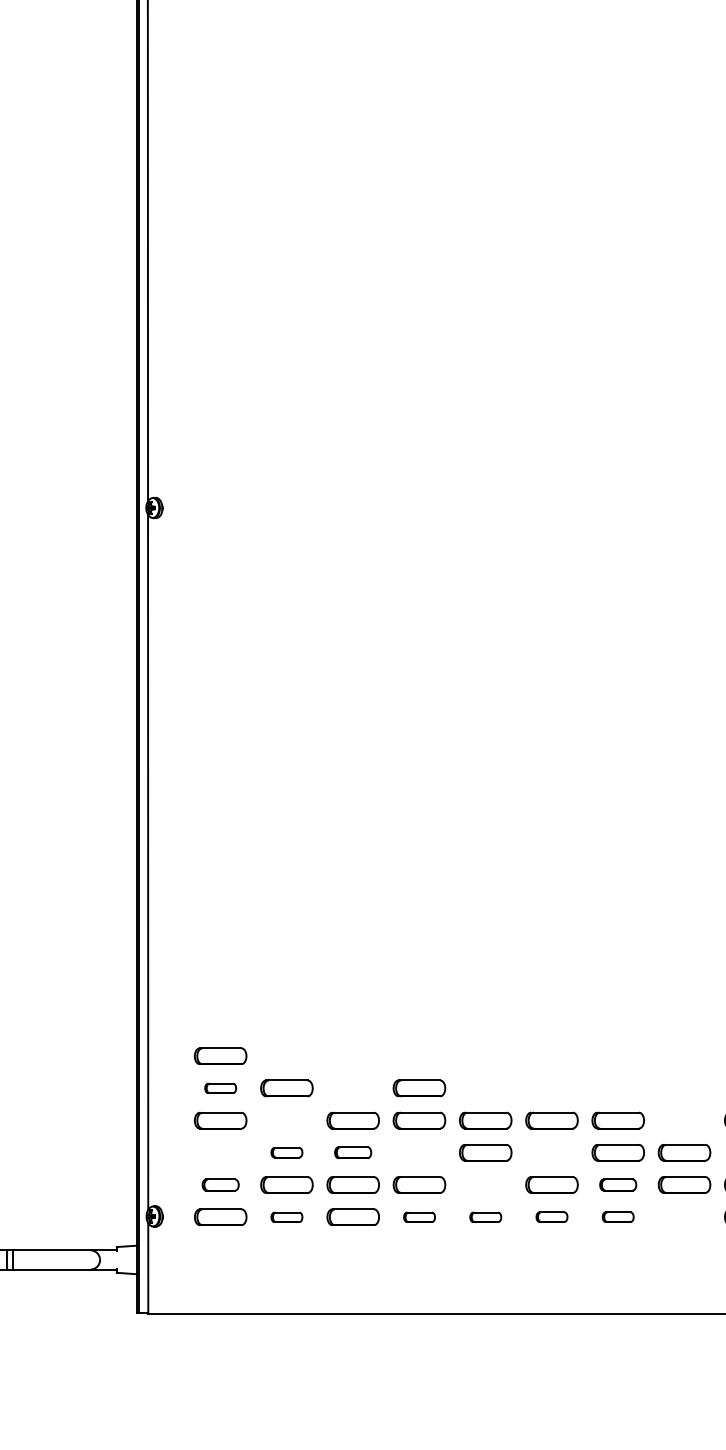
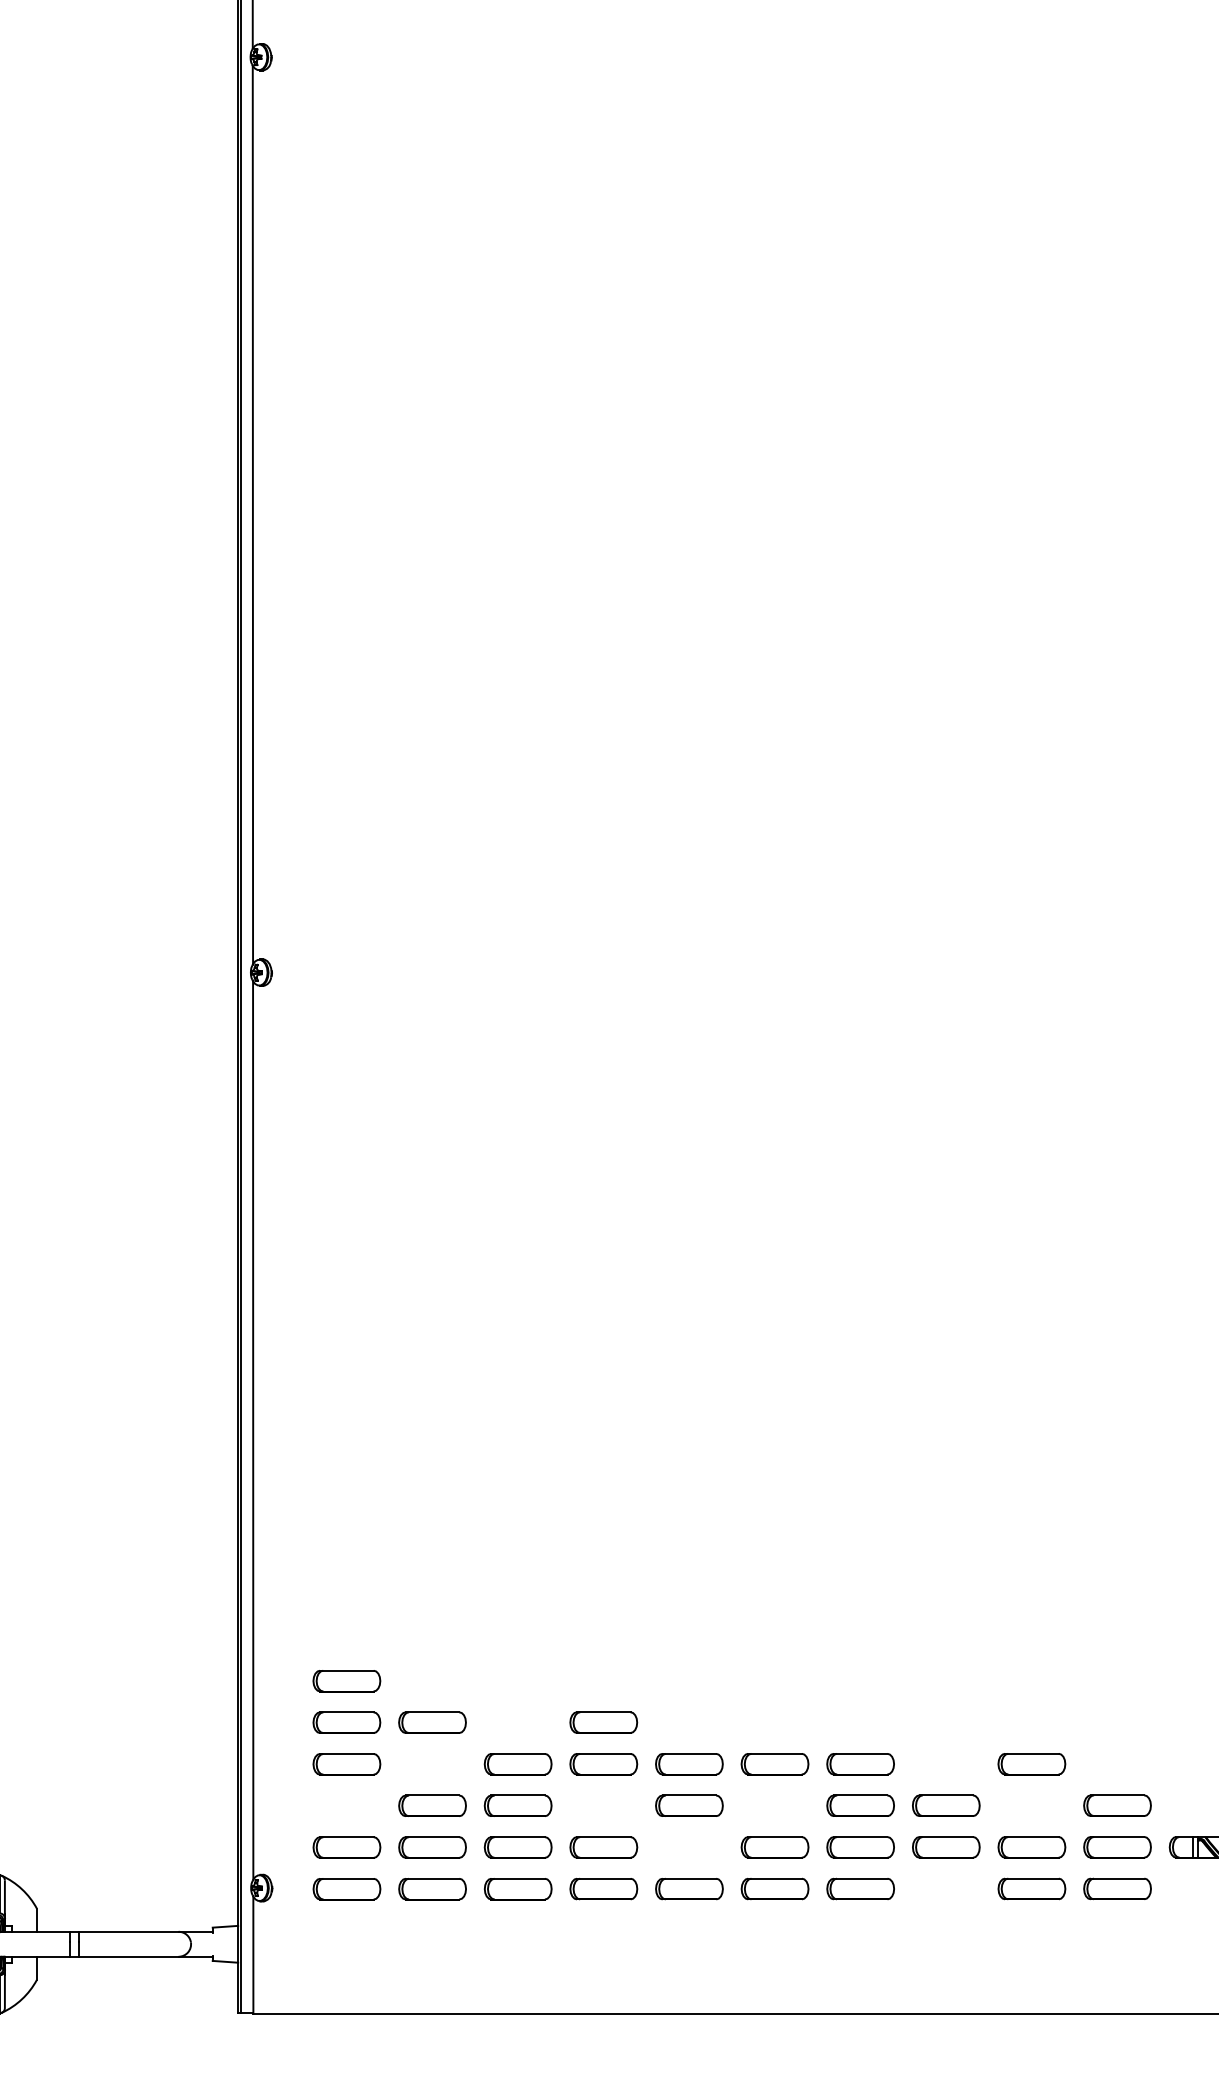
part: (220, 1088) -> (346, 1722), size x1.67
part: (286, 1152) -> (432, 1805), size x1.67
part: (352, 1152) -> (517, 1805), size x1.43
part: (220, 1185) -> (346, 1847), size x1.43
part: (618, 1185) -> (860, 1847), size x1.43
part: (551, 1216) -> (774, 1888), size x1.67
part: (618, 1216) -> (860, 1888), size x1.67
part: (286, 1217) -> (432, 1889), size x1.67
part: (419, 1217) -> (603, 1889), size x1.67
part: (485, 1217) -> (689, 1889), size x1.67

